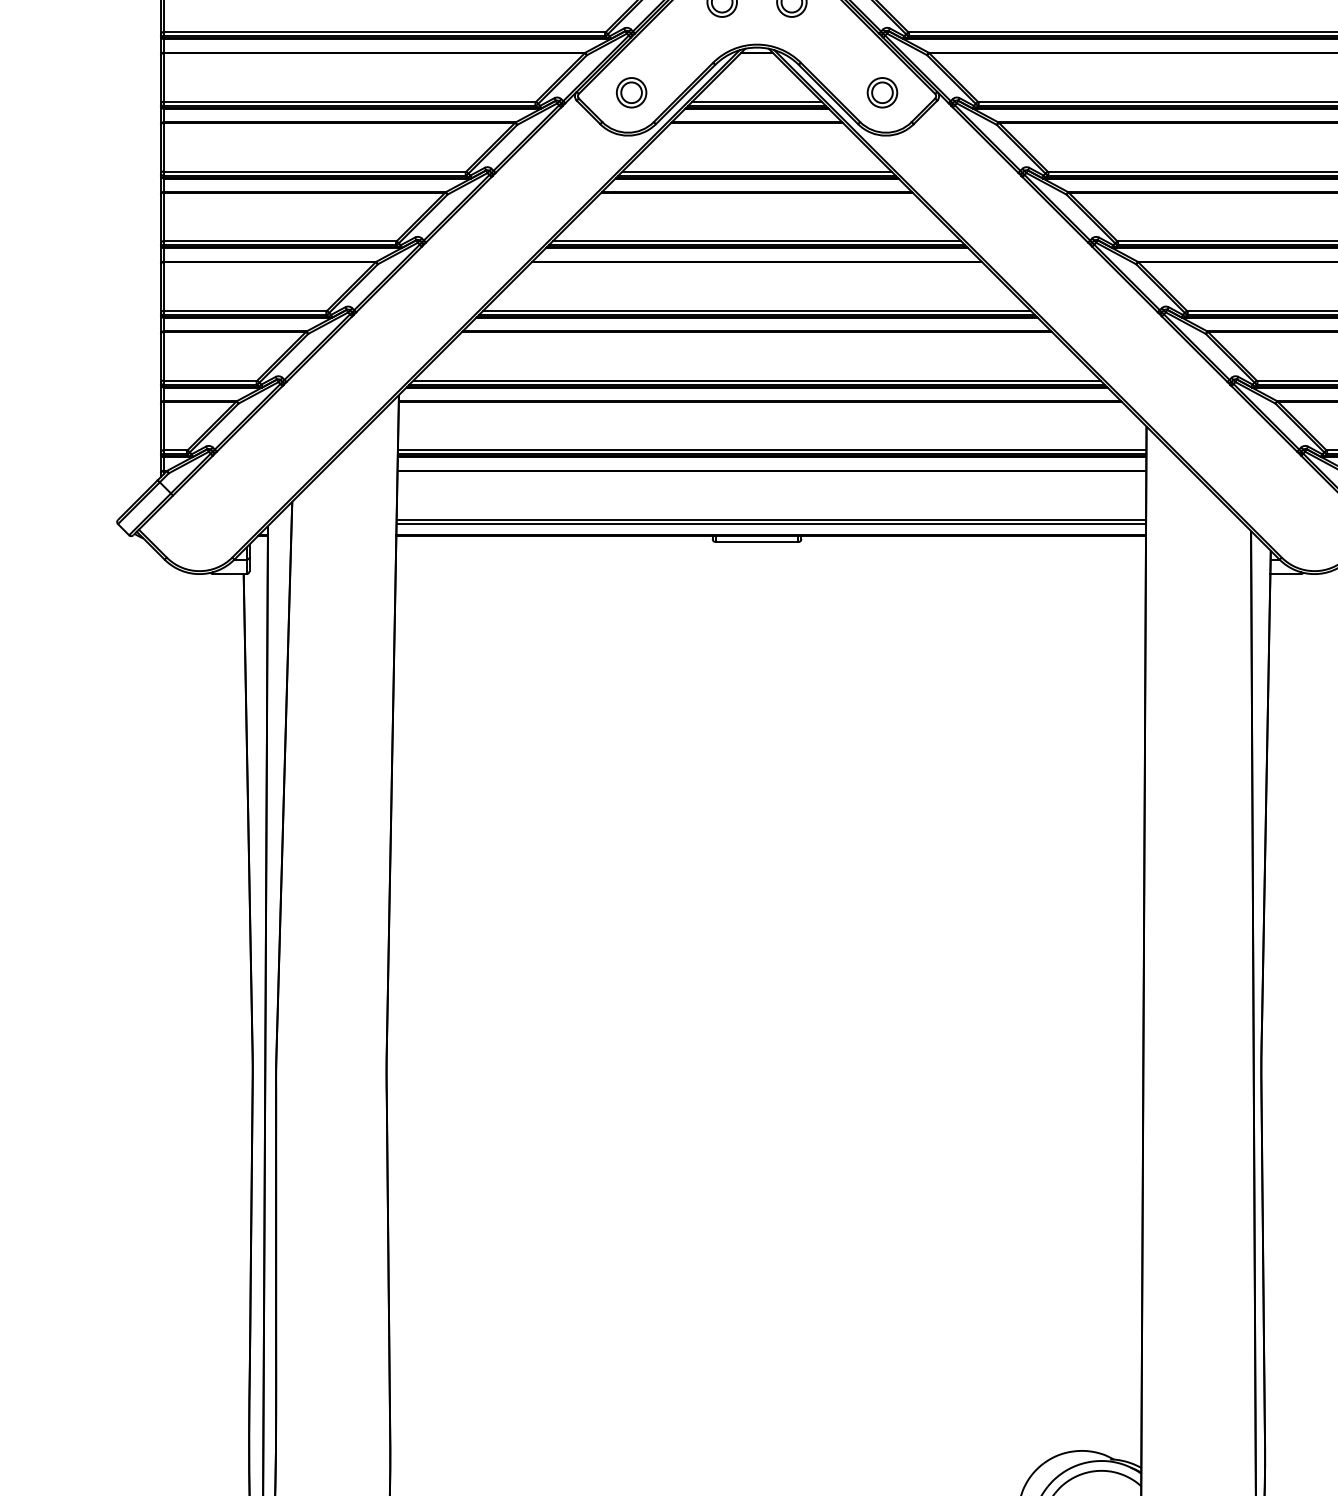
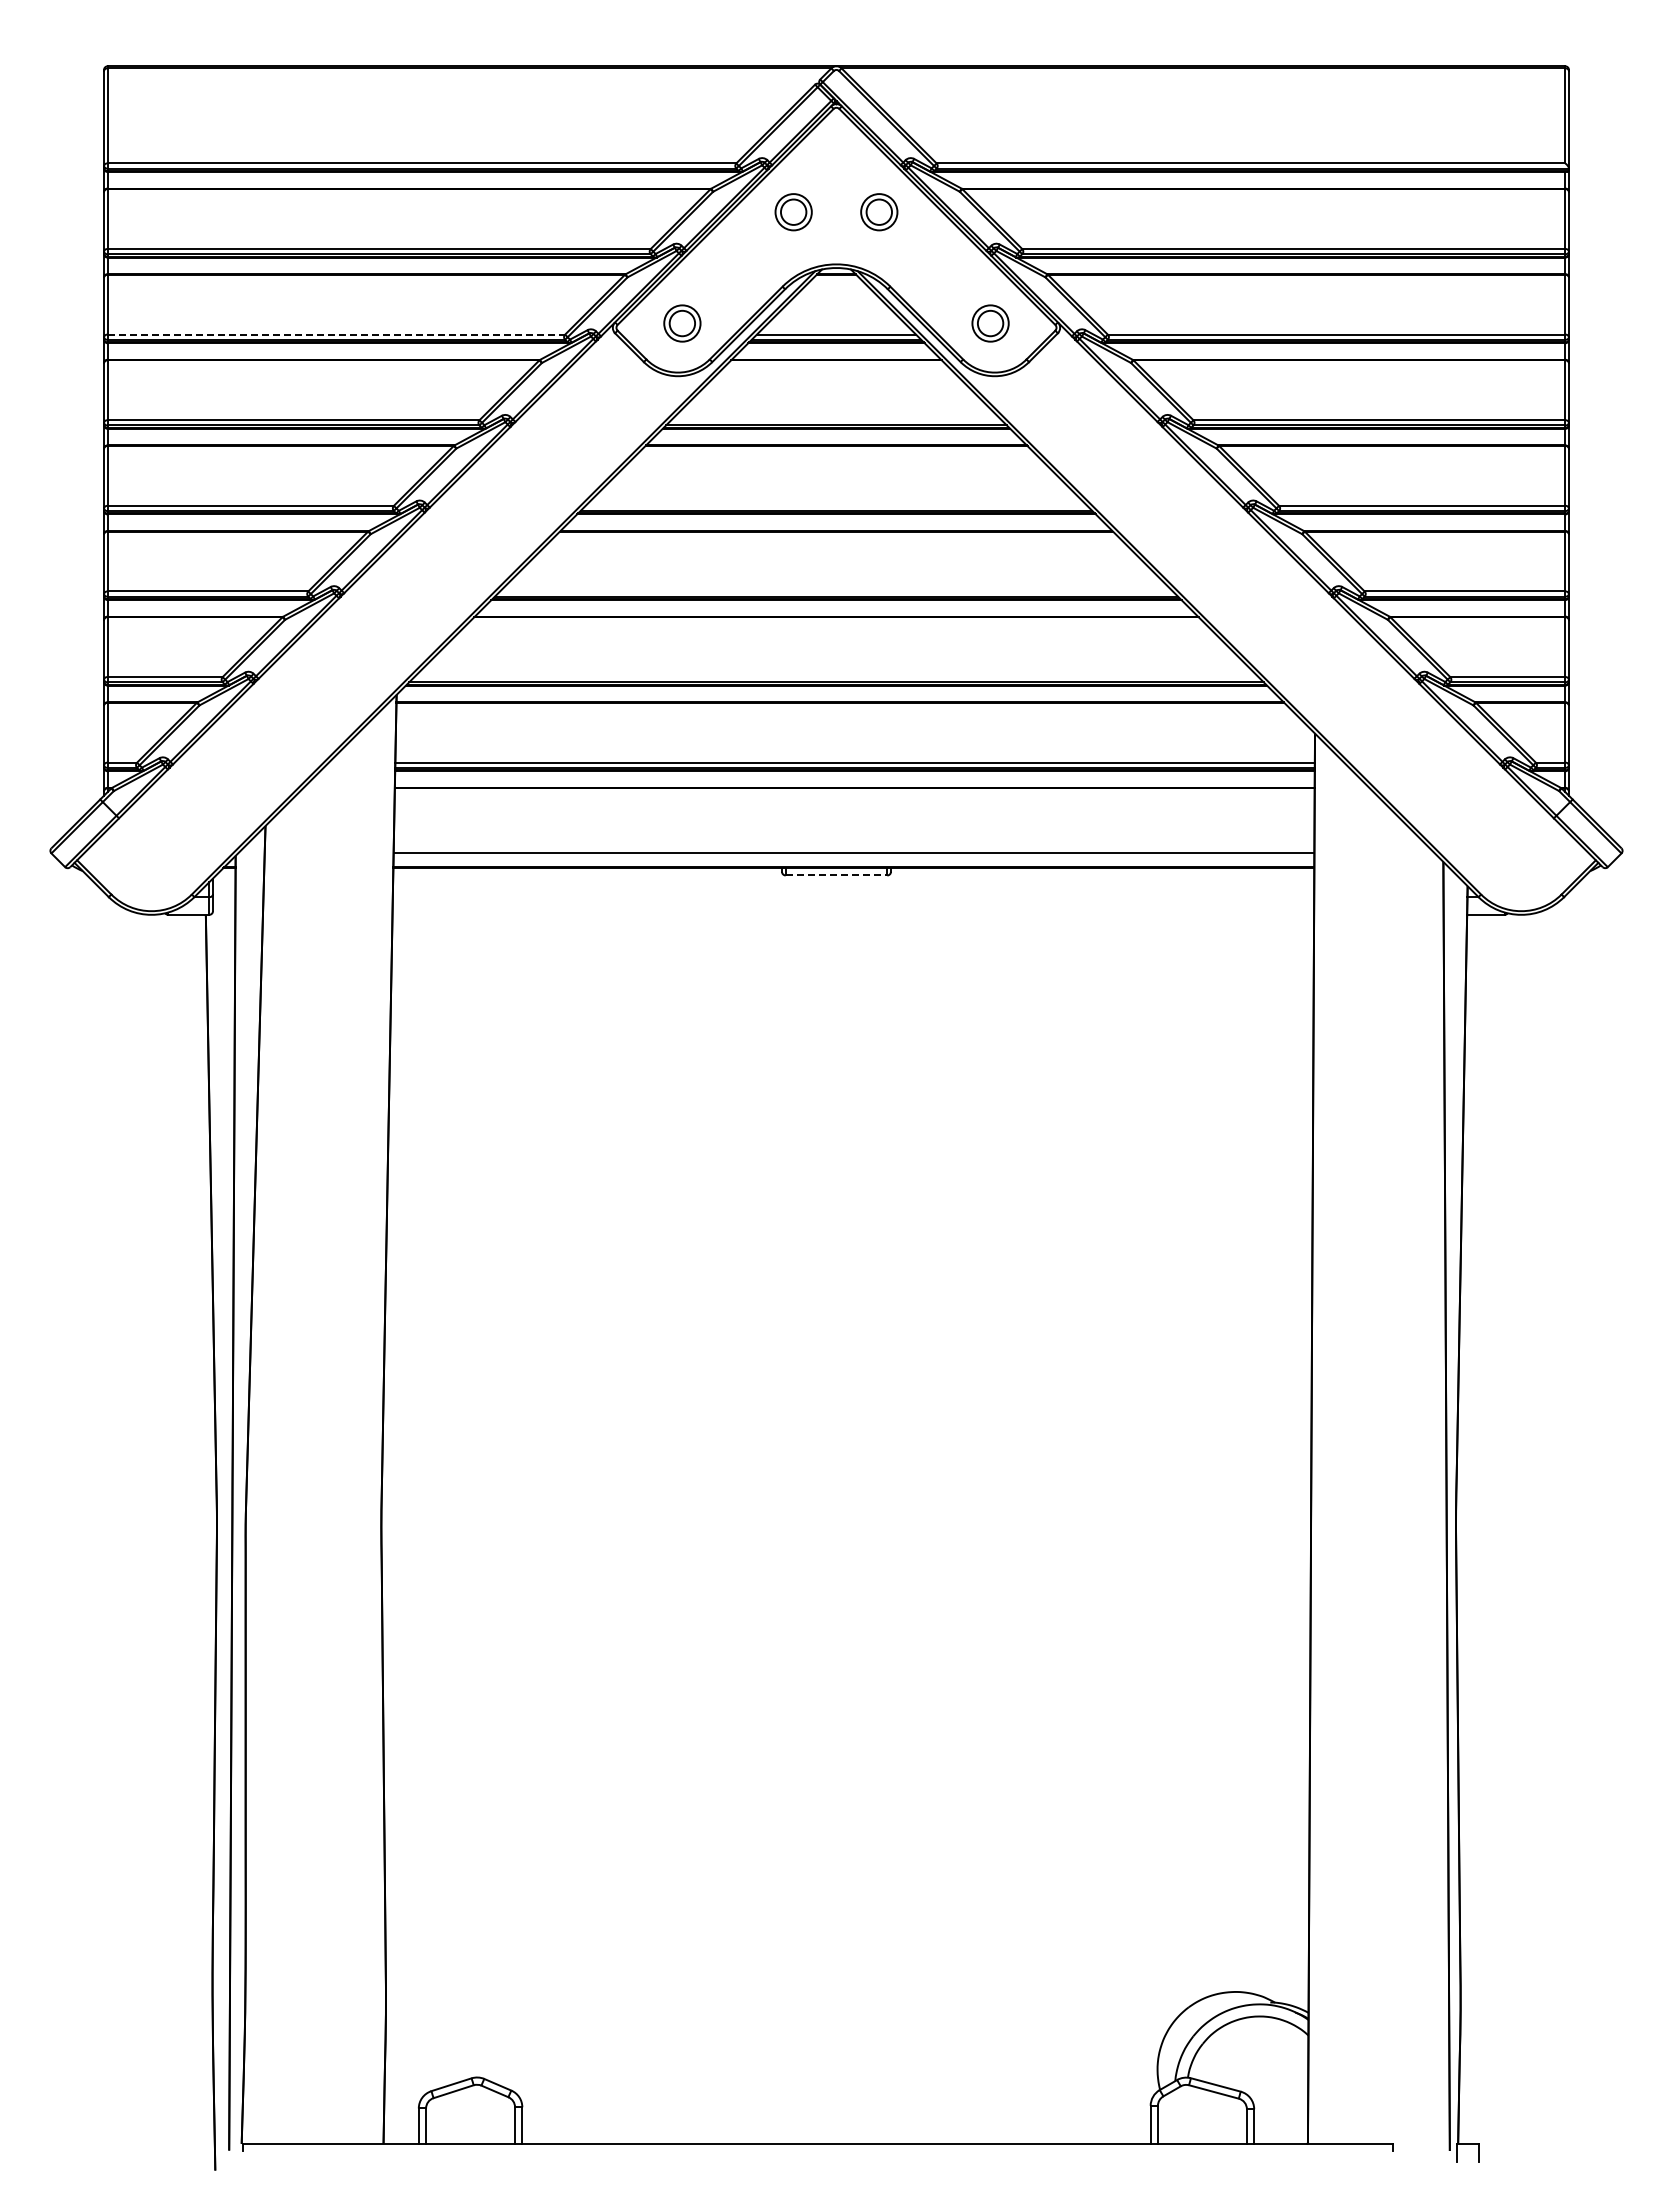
line: (350, 101) -> (336, 334), solid -> dashed
line: (757, 171) -> (836, 420), removed
line: (757, 240) -> (836, 505), removed
line: (757, 310) -> (836, 591), removed
line: (757, 380) -> (836, 677), removed
line: (770, 520) -> (853, 848), removed
line: (757, 542) -> (836, 875), solid -> dashed

